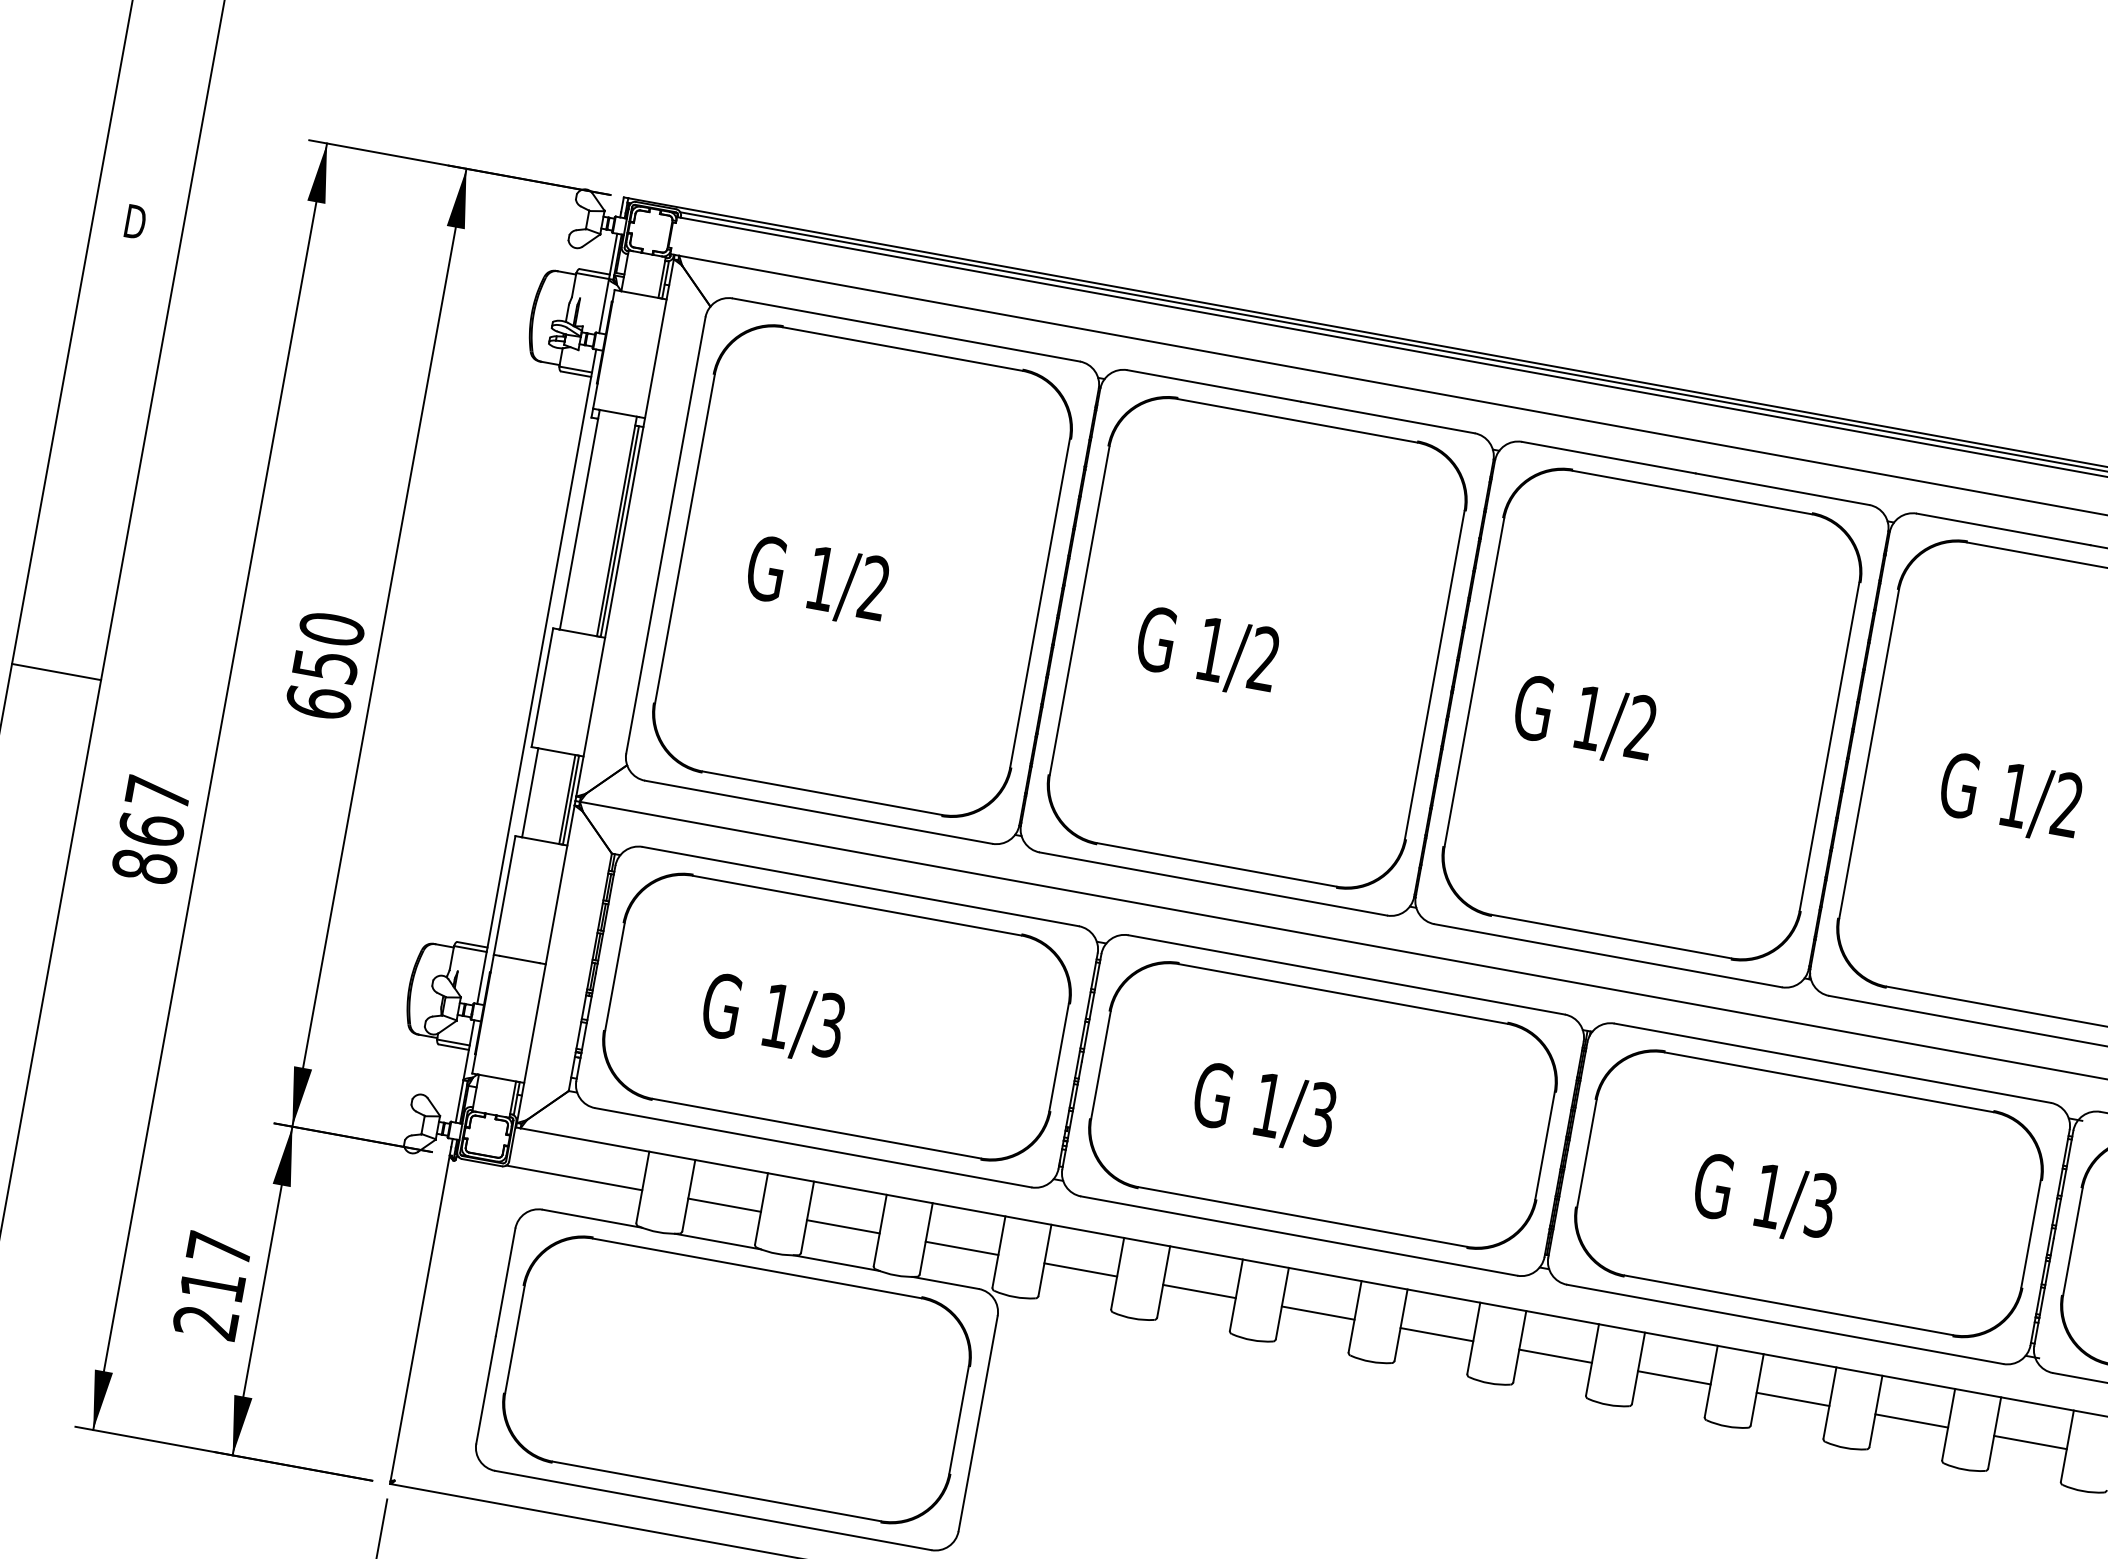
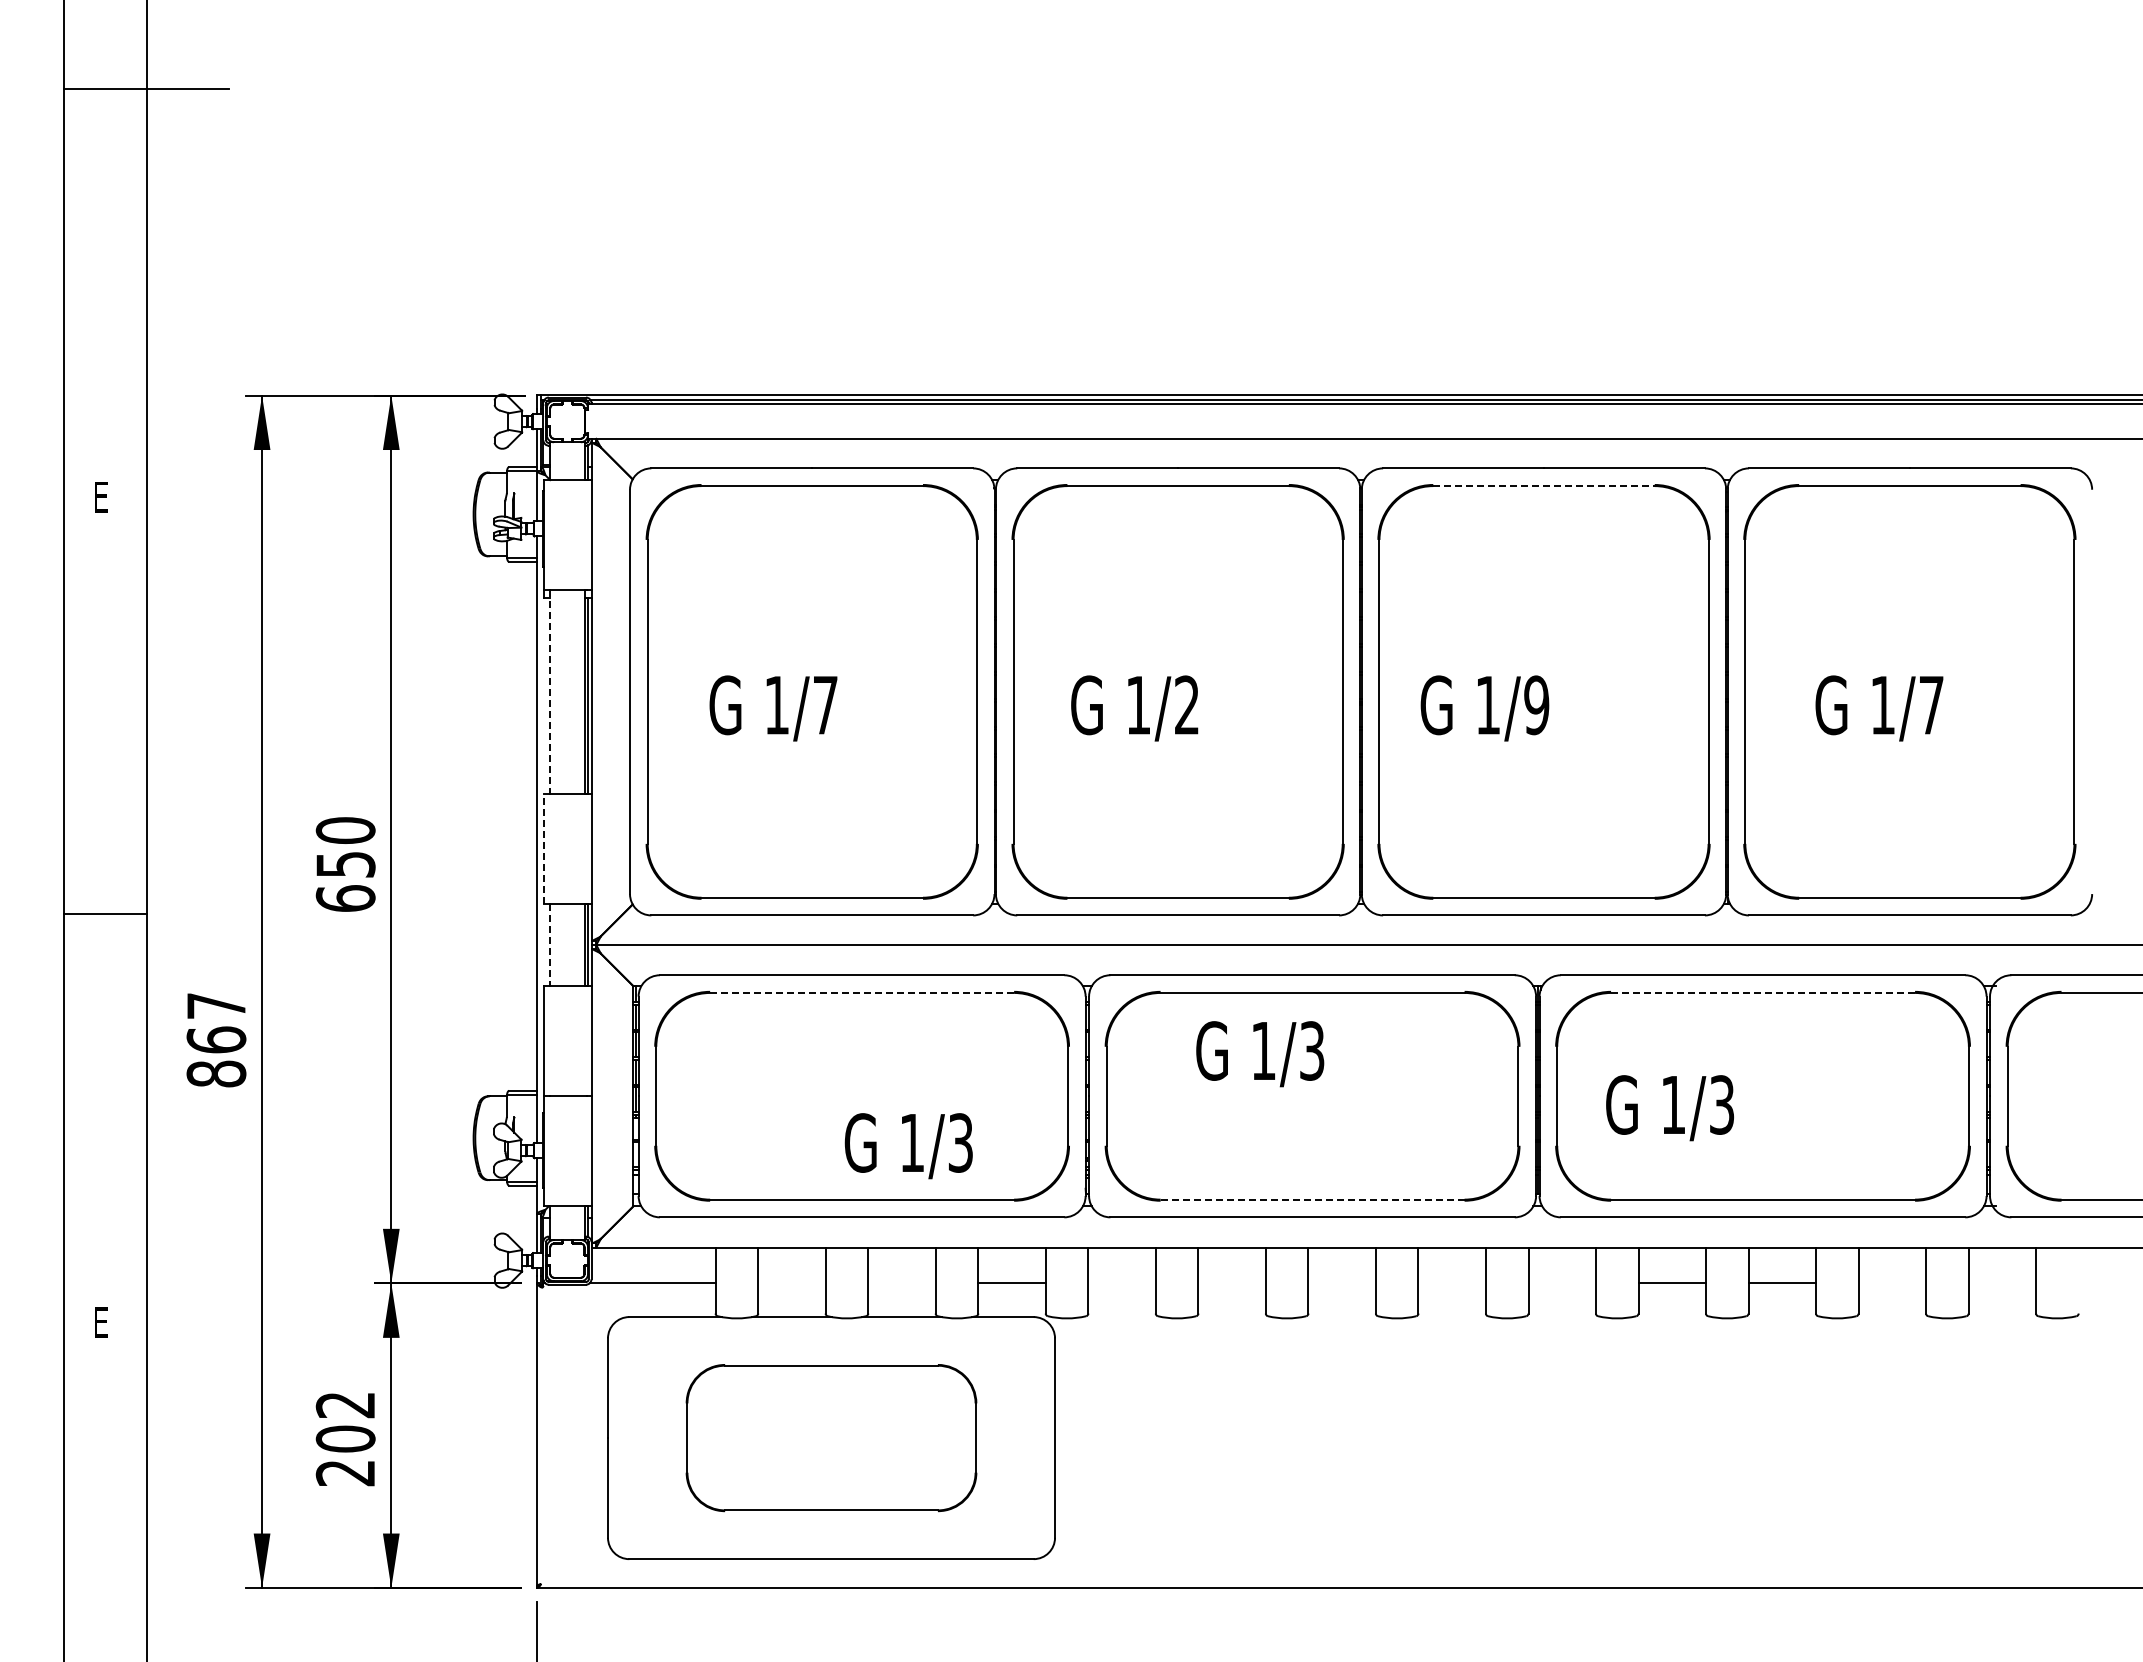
text: (134, 222) -> (102, 497), D -> E
line: (1692, 493) -> (1544, 486), solid -> dashed
line: (580, 519) -> (550, 691), solid -> dashed
text: (874, 587) -> (825, 704), 1/2 -> 1/7
line: (542, 687) -> (544, 848), solid -> dashed
text: (1641, 727) -> (1536, 705), 1/2 -> 1/9
line: (530, 793) -> (550, 945), solid -> dashed
text: (2067, 804) -> (1931, 704), 1/2 -> 1/7
line: (857, 905) -> (862, 992), solid -> dashed
text: (772, 1019) -> (908, 1146), moved
line: (1829, 1081) -> (1763, 992), solid -> dashed
text: (1264, 1108) -> (1260, 1054), moved
text: (1763, 1199) -> (1669, 1108), moved
line: (724, 1205) -> (791, 1283), removed
line: (1302, 1216) -> (1312, 1199), solid -> dashed
line: (842, 1226) -> (901, 1283), removed
text: (215, 1267) -> (345, 1422), 217 -> 202
line: (1080, 1269) -> (1121, 1283), removed
line: (1198, 1291) -> (1231, 1283), removed
line: (1317, 1313) -> (1341, 1283), removed
line: (1436, 1334) -> (1451, 1283), removed
line: (1554, 1356) -> (1561, 1283), removed
part: (737, 1379) -> (831, 1437), size x0.7
line: (1911, 1421) -> (1892, 1283), removed
line: (2030, 1442) -> (2002, 1283), removed

